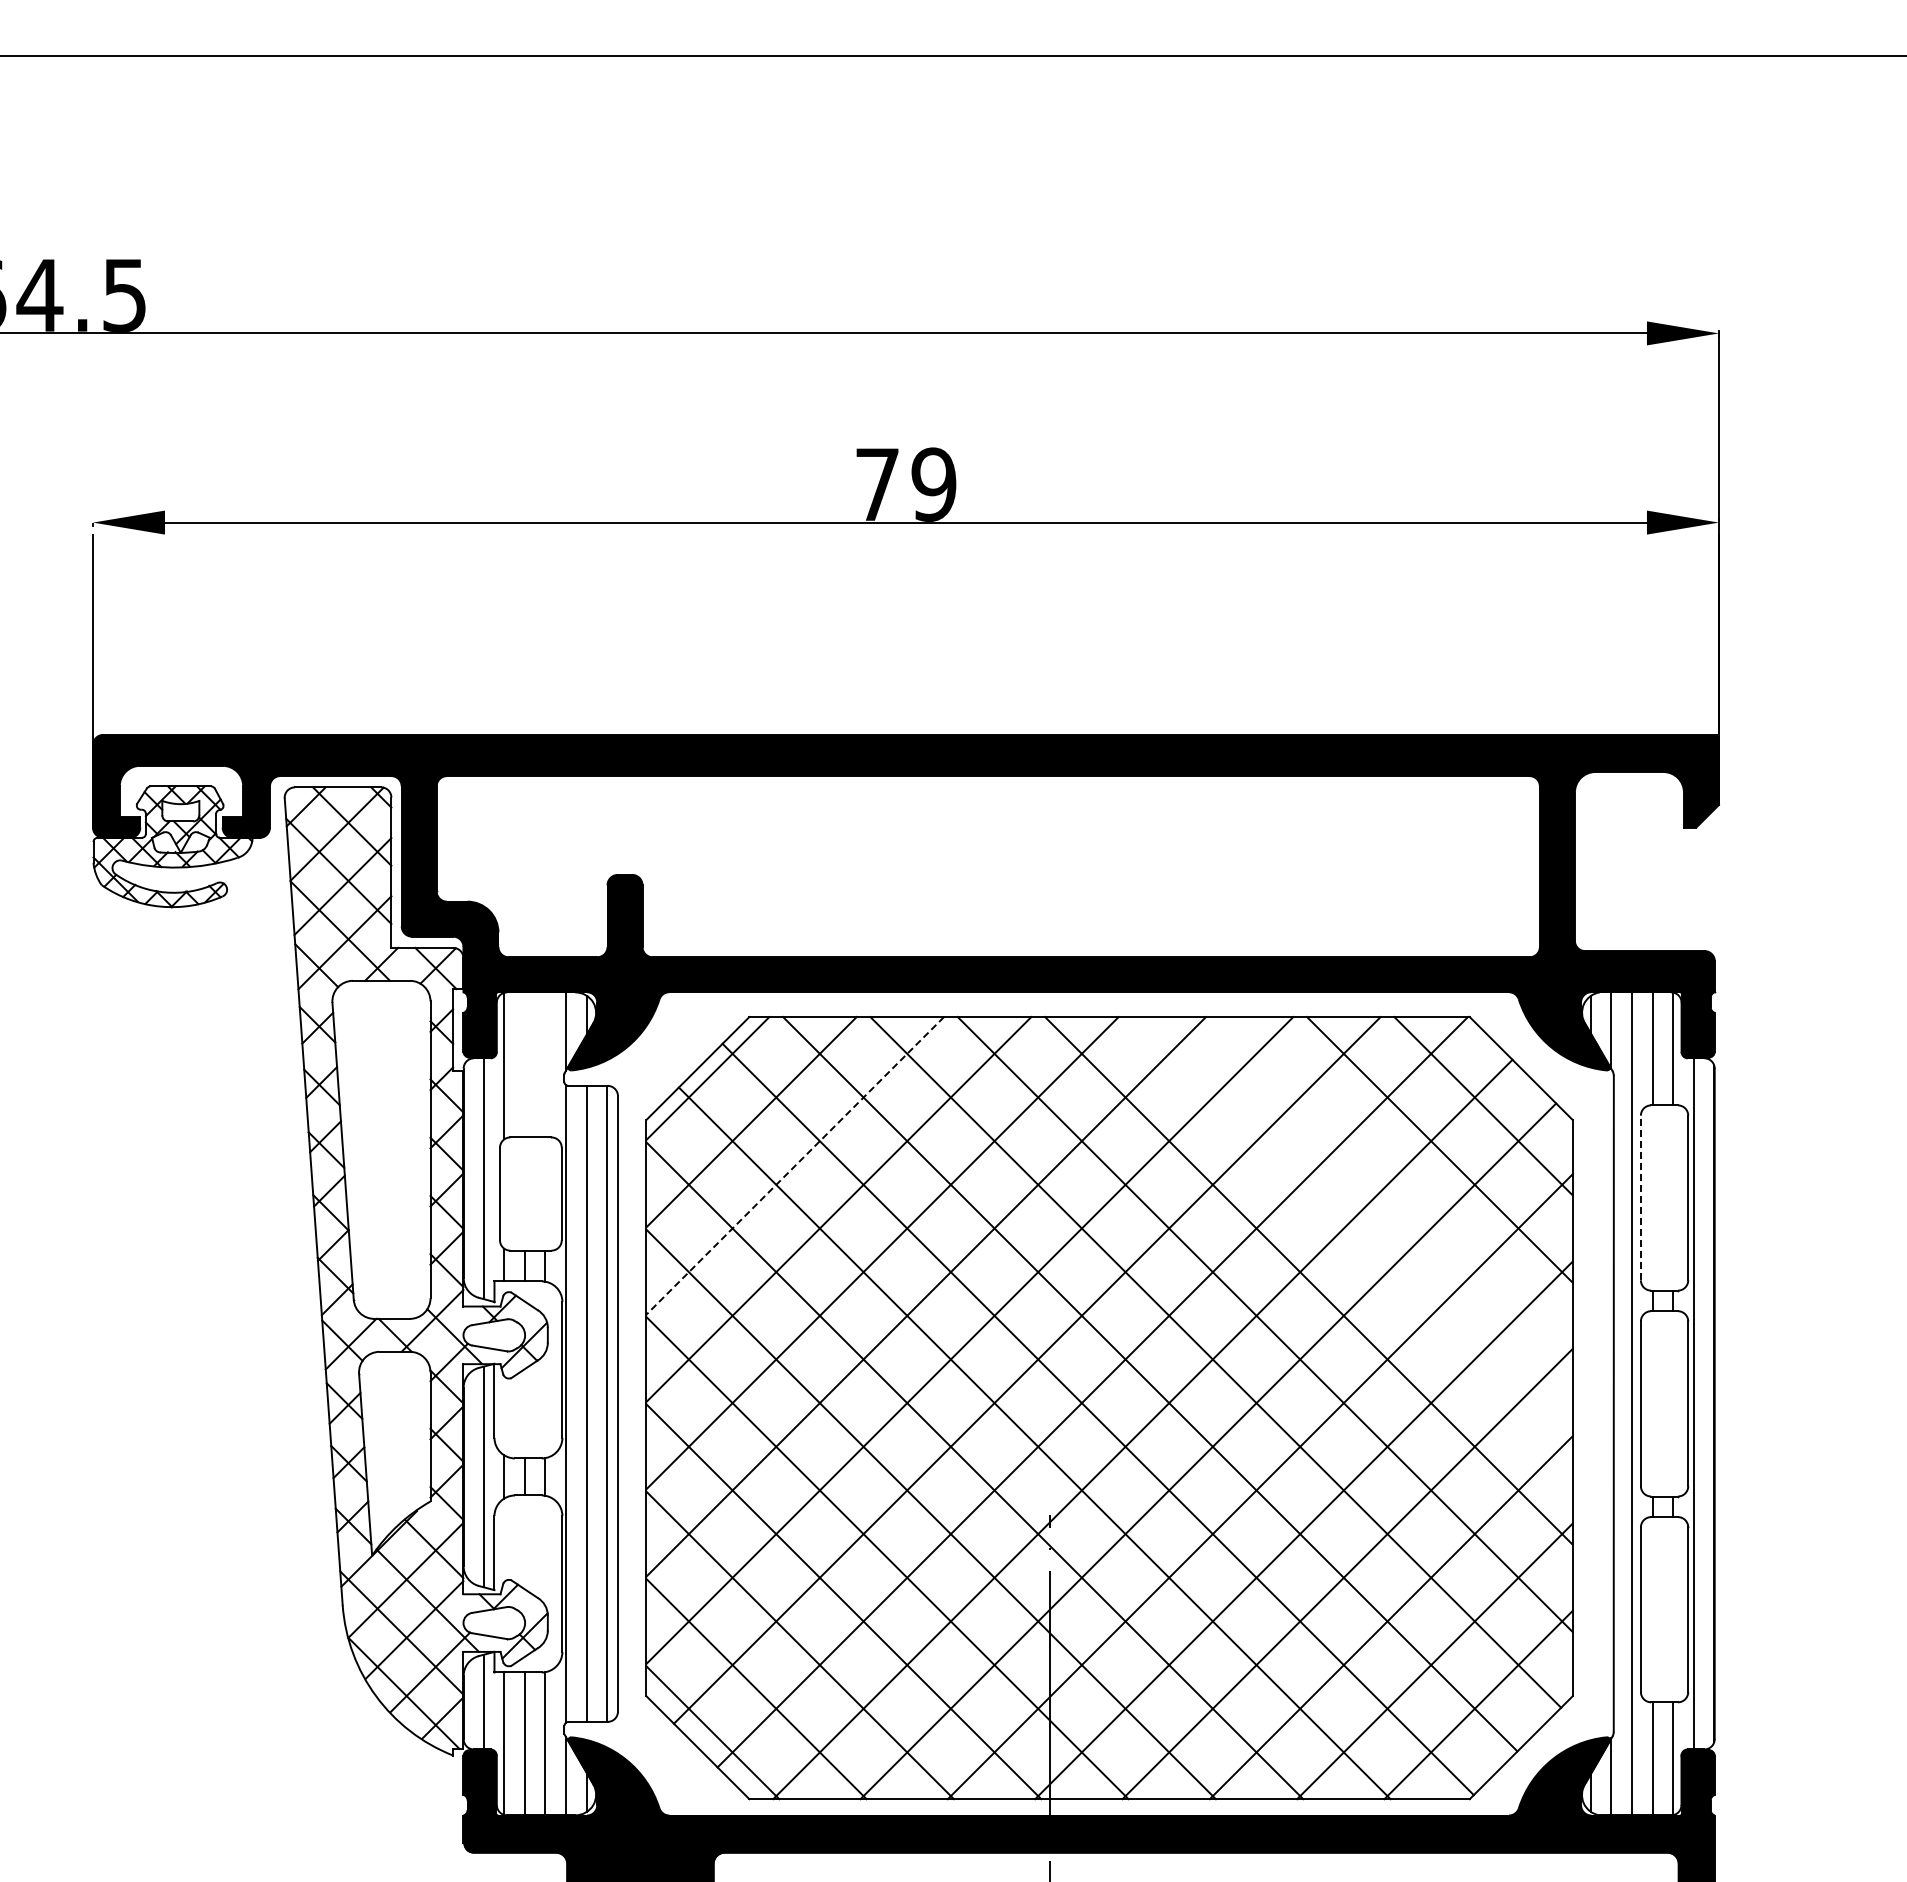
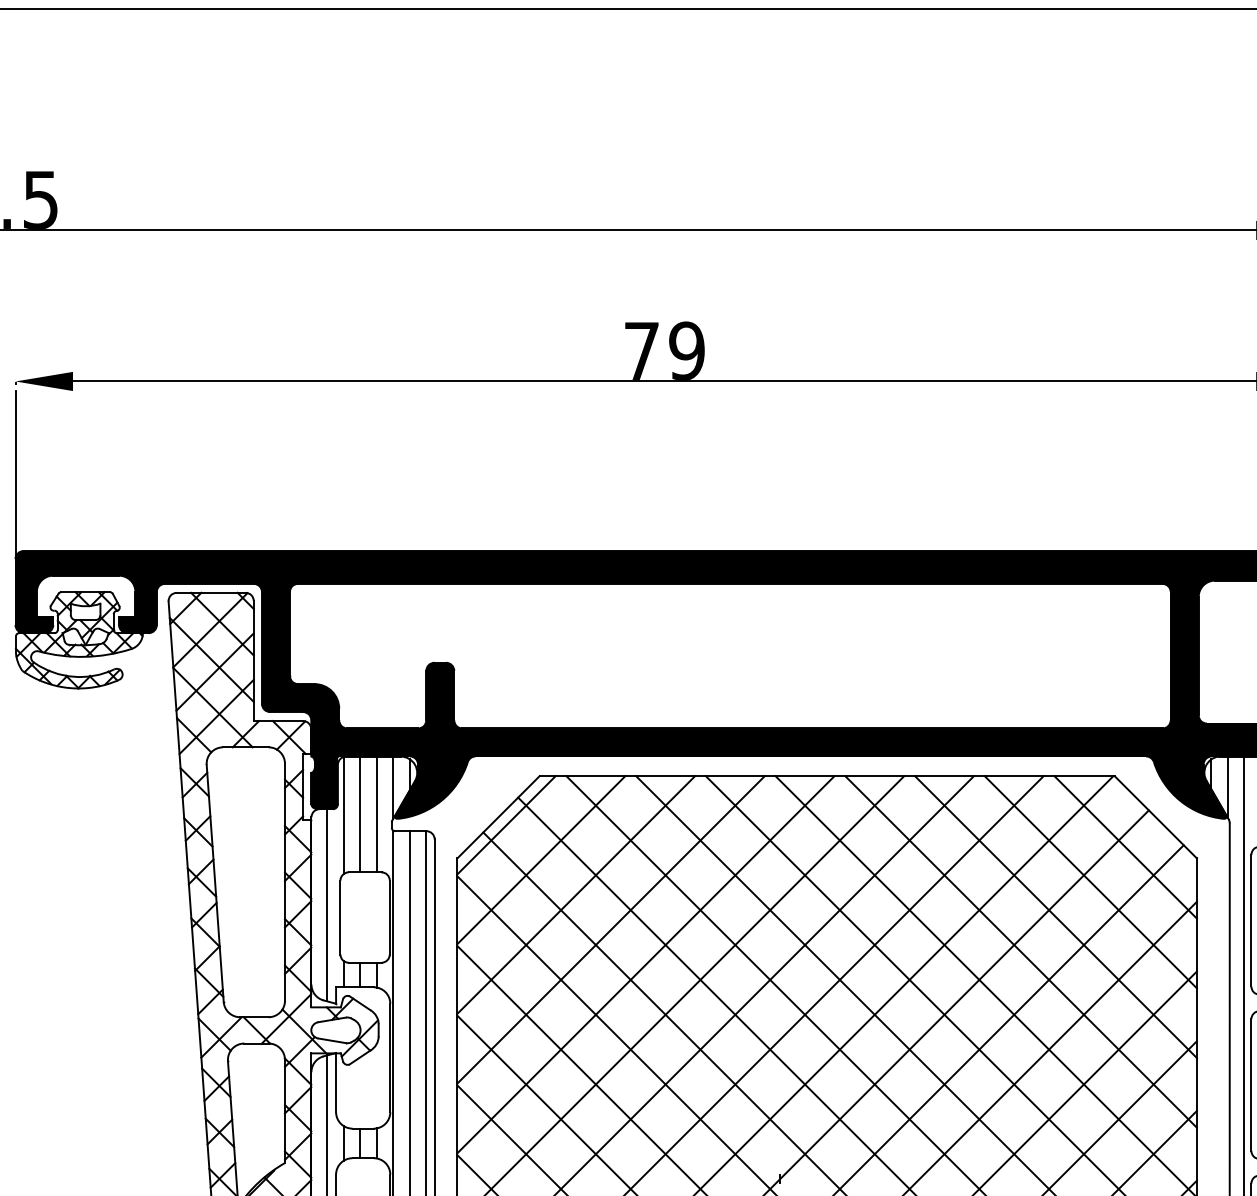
line: (524, 1064) -> (360, 814), added
line: (545, 1064) -> (376, 814), added
line: (794, 1166) -> (575, 895), dashed -> solid
line: (1395, 1193) -> (1055, 917), added
line: (1640, 1197) -> (1251, 920), dashed -> solid
line: (1352, 1237) -> (1021, 952), added

